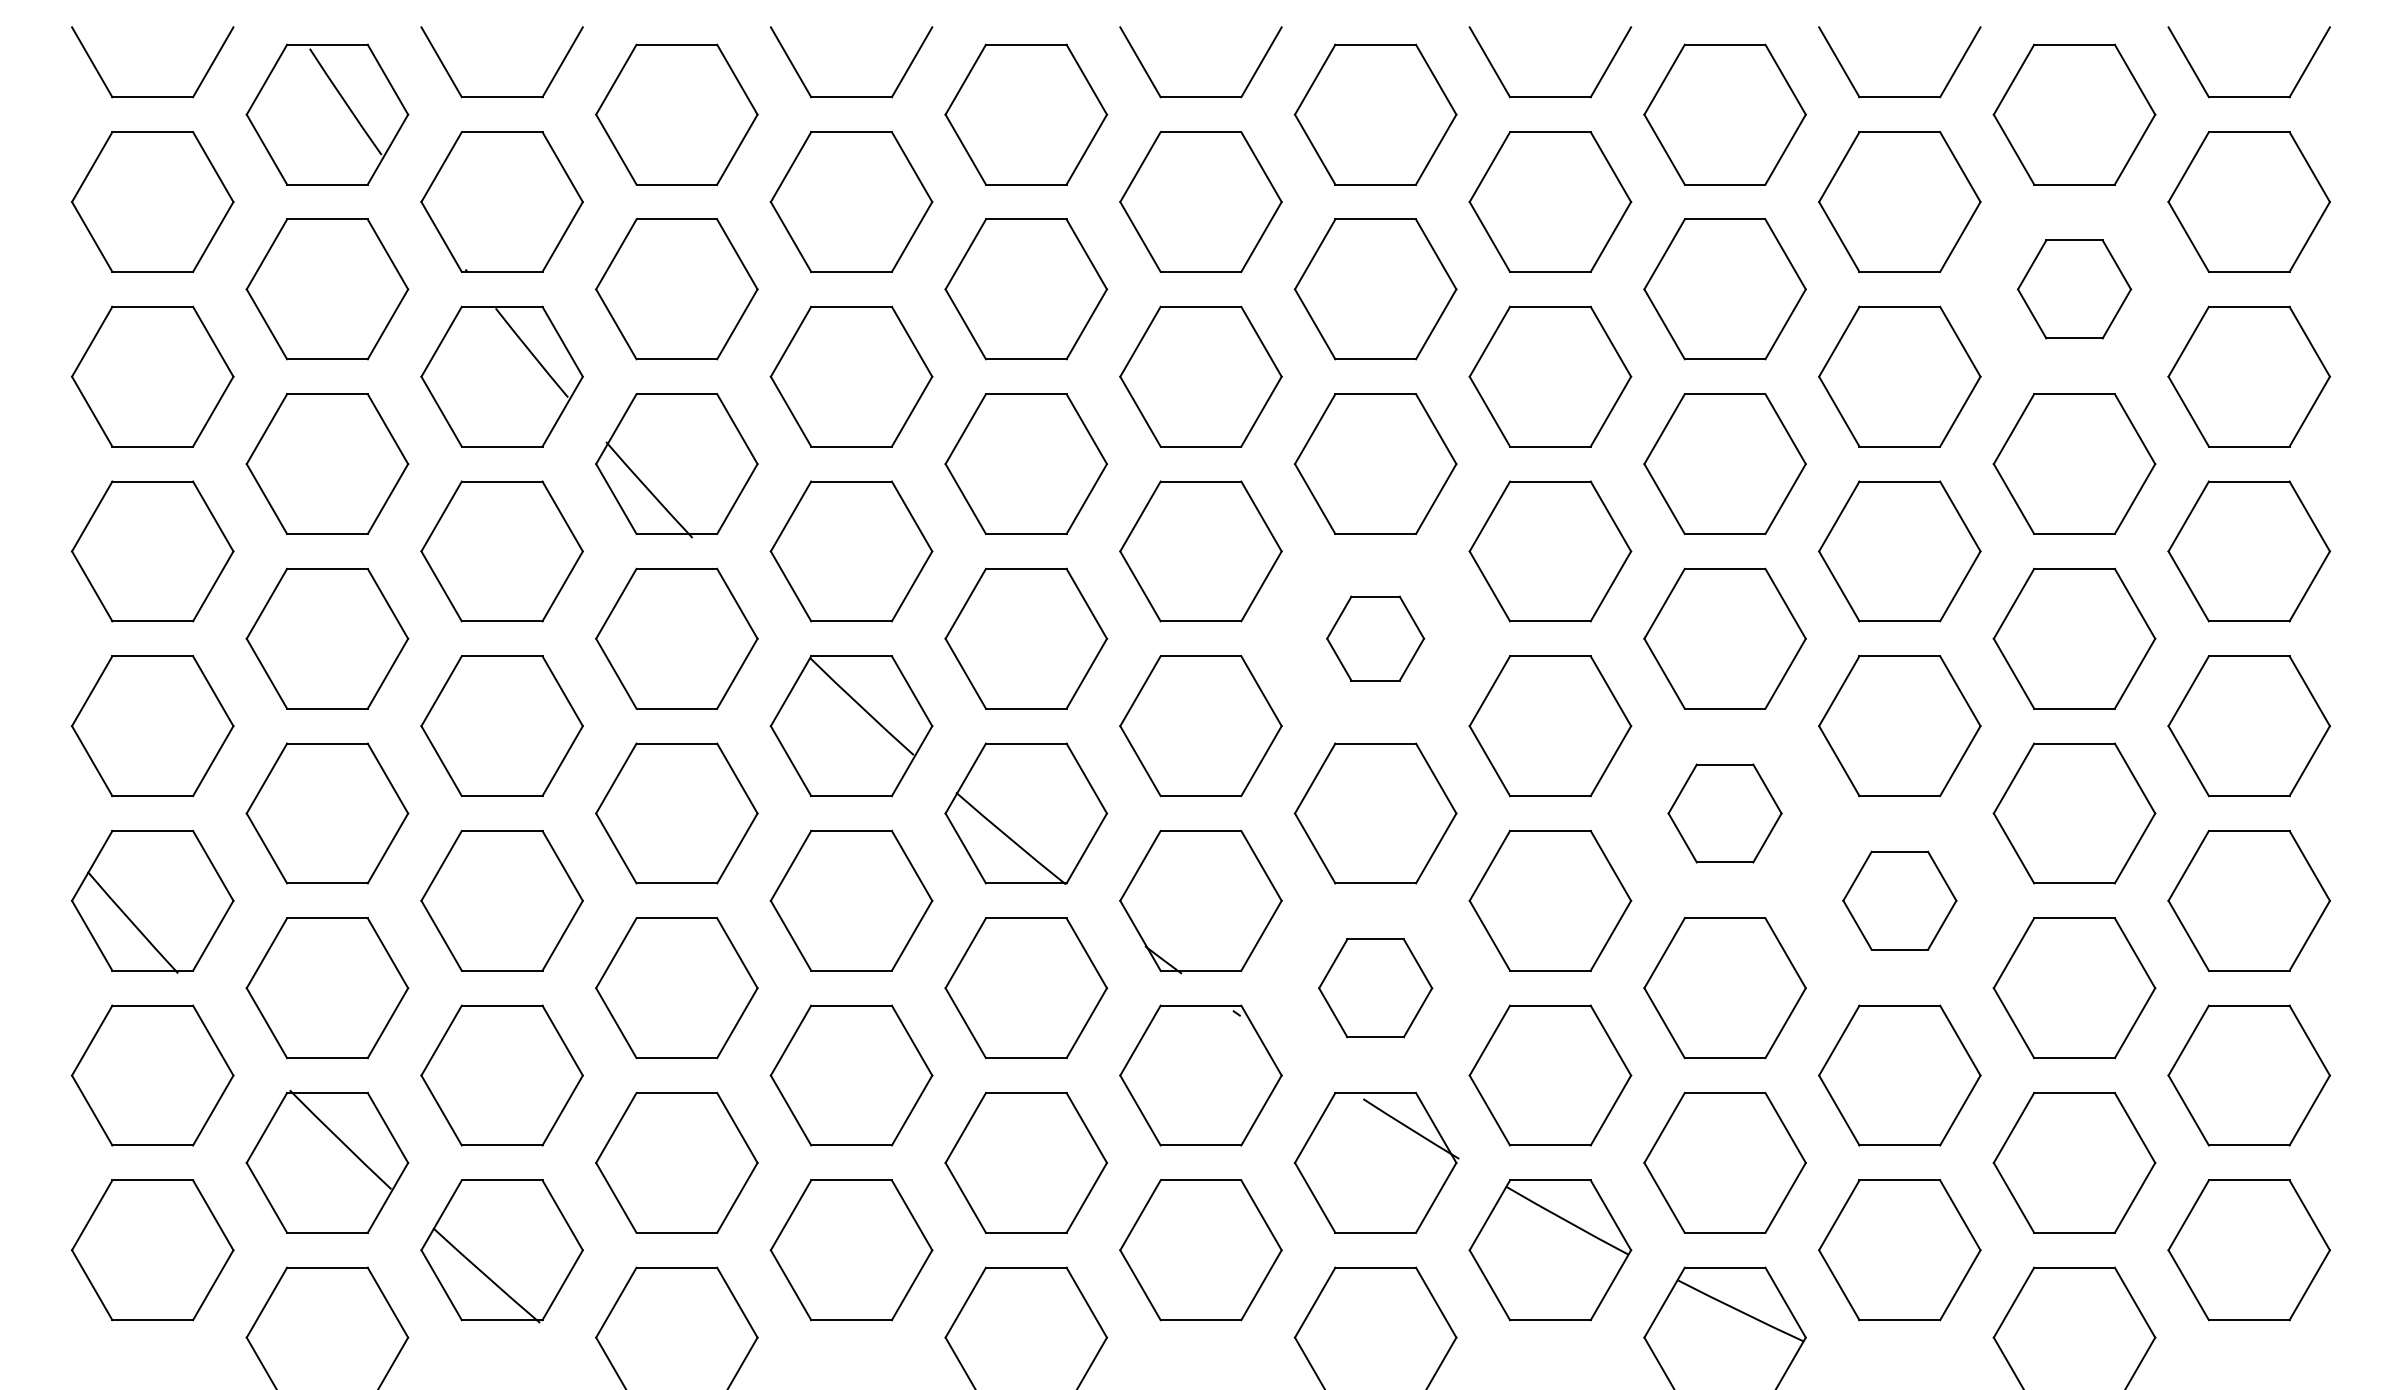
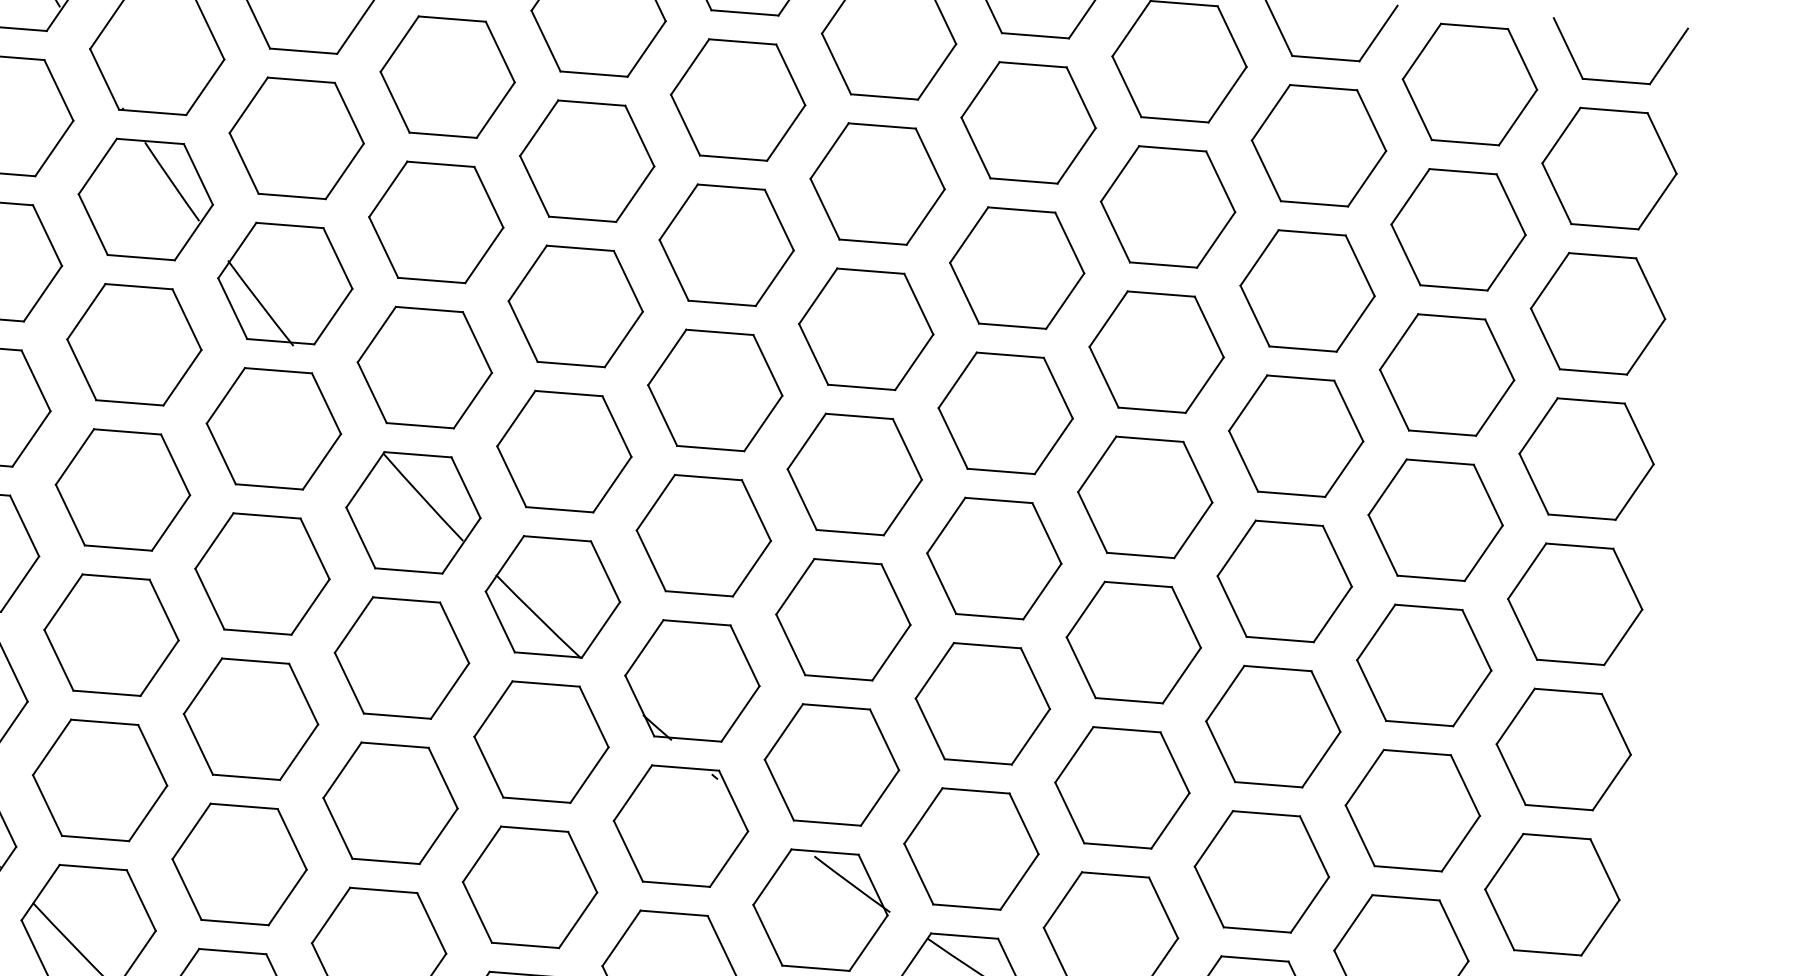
part: (2074, 289) -> (1458, 229), size x1.43
part: (1375, 638) -> (854, 474), size x1.67
part: (1724, 813) -> (1133, 642), size x1.43
part: (1899, 900) -> (1273, 726), size x1.43
part: (1375, 988) -> (831, 765), size x1.43

